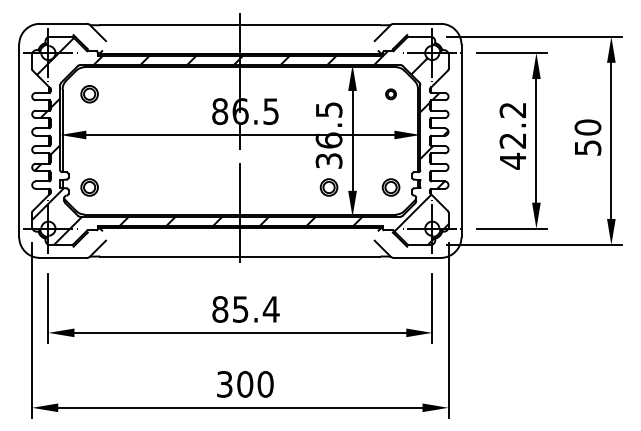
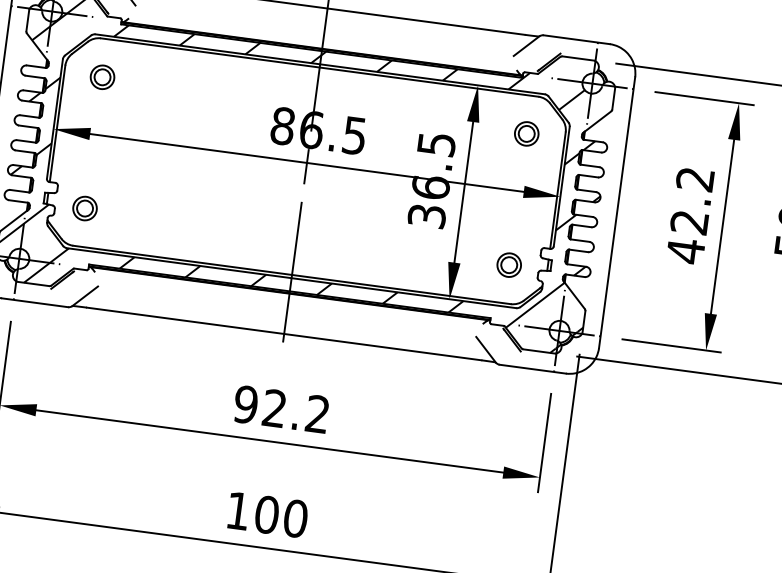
part: (390, 94) -> (525, 134), size x1.67
part: (328, 187) -> (421, 253), removed
text: (245, 309) -> (281, 409), 85.4 -> 92.2
text: (224, 384) -> (237, 511), 300 -> 100

